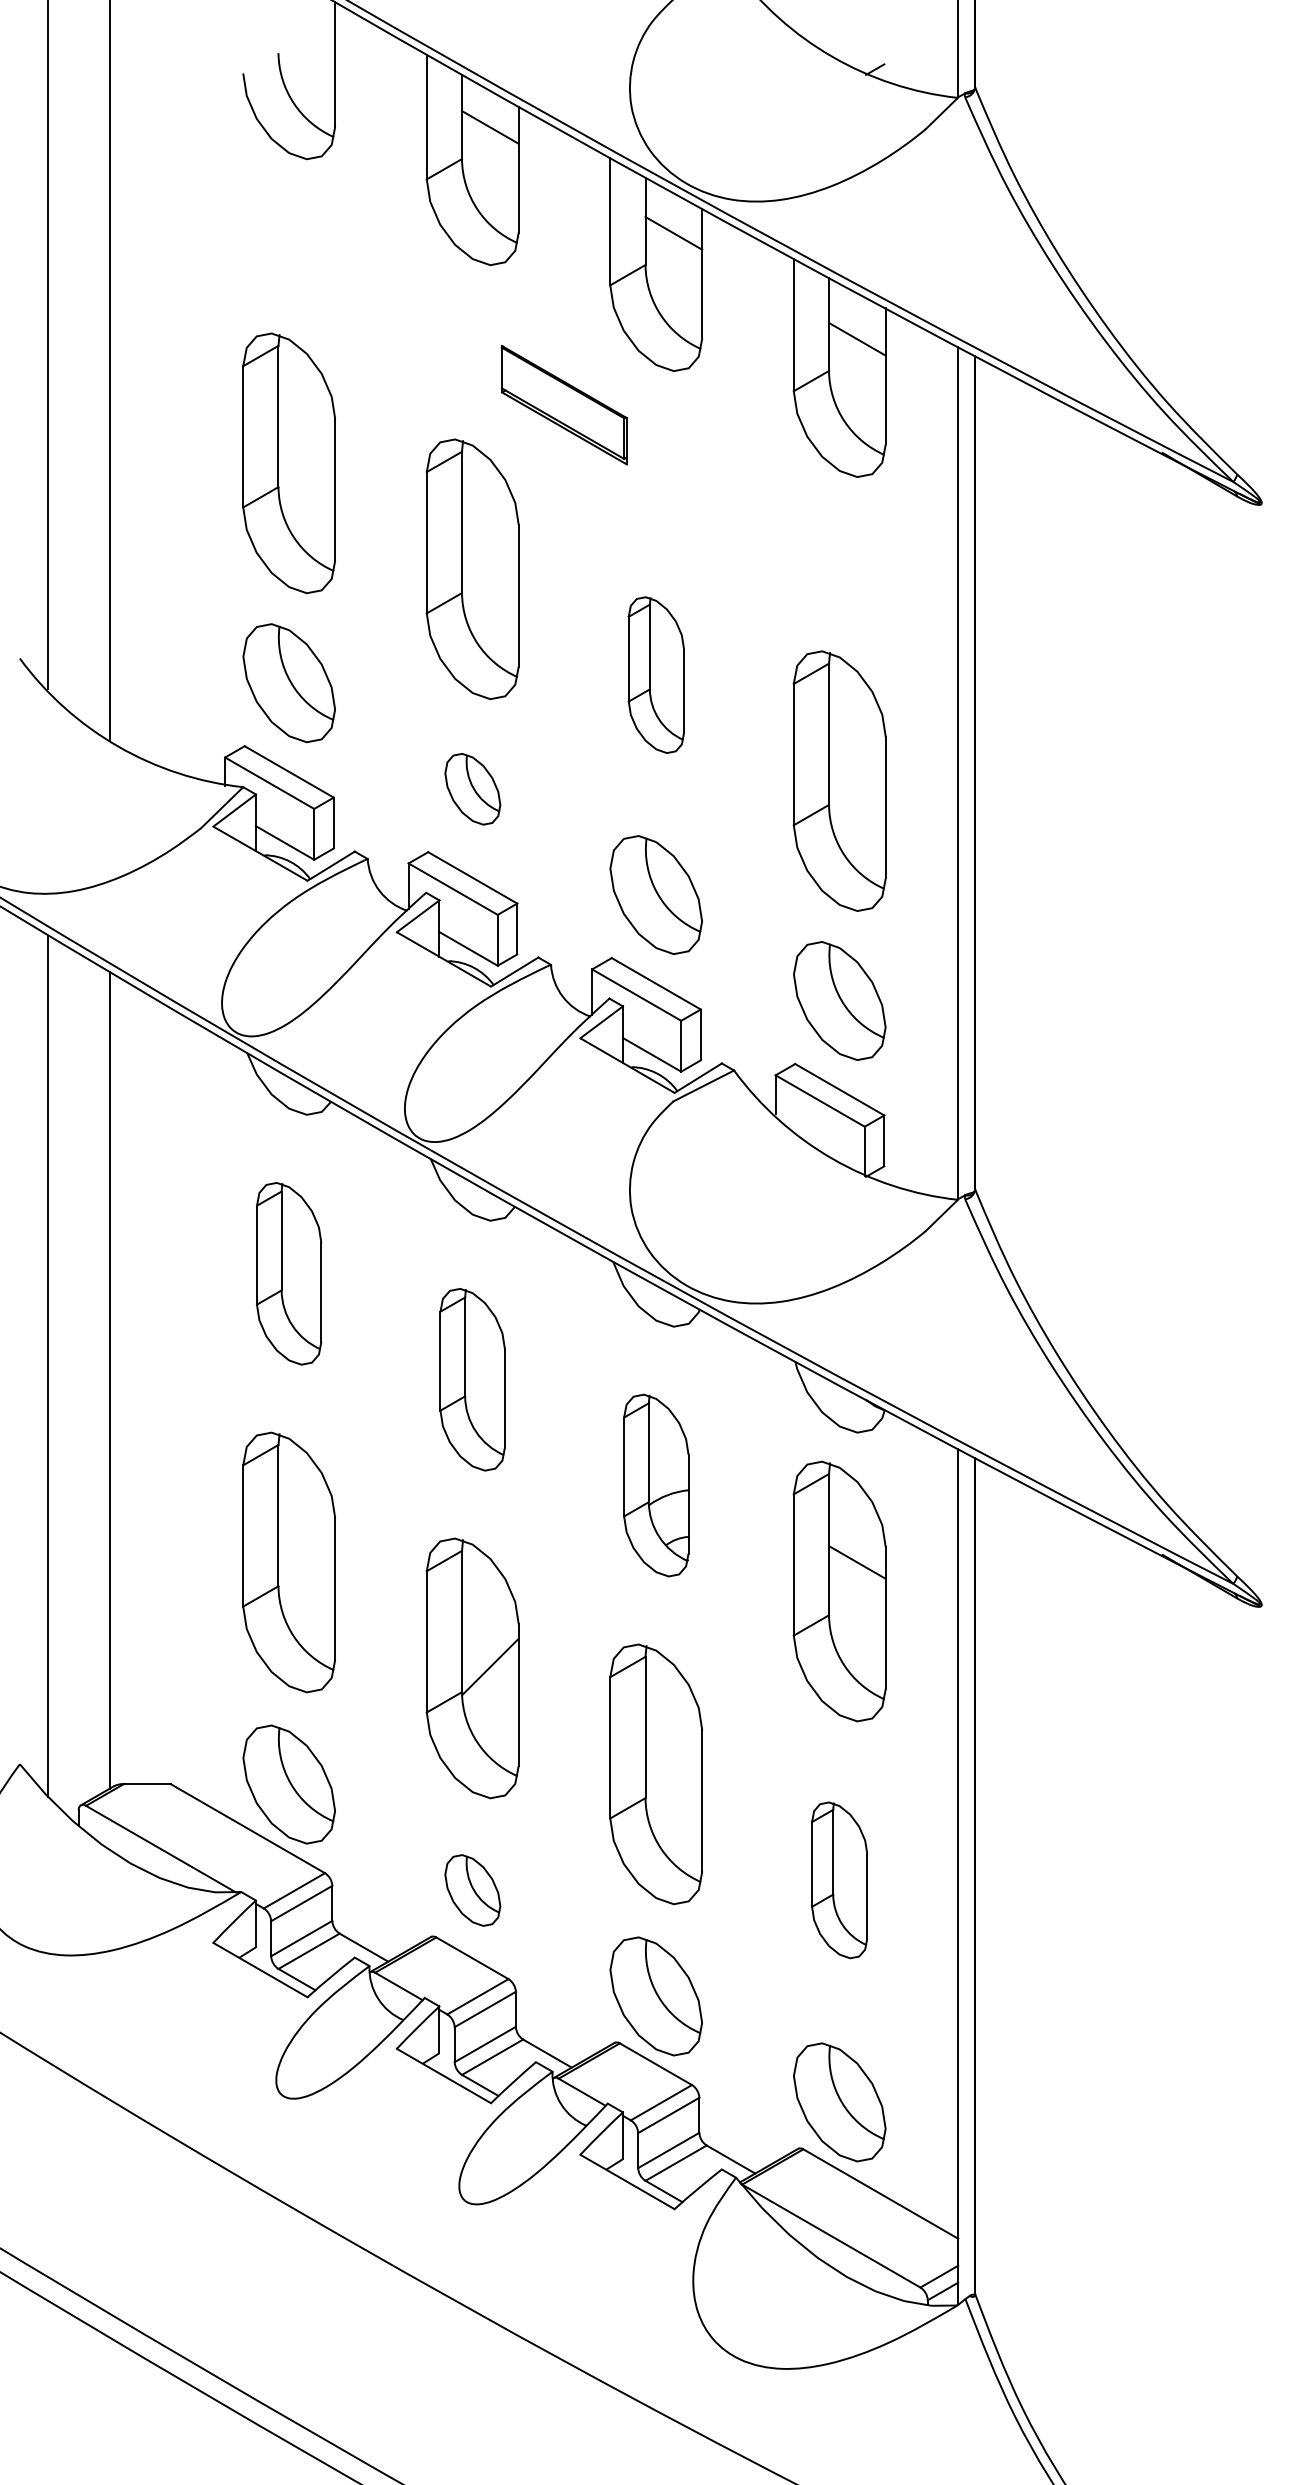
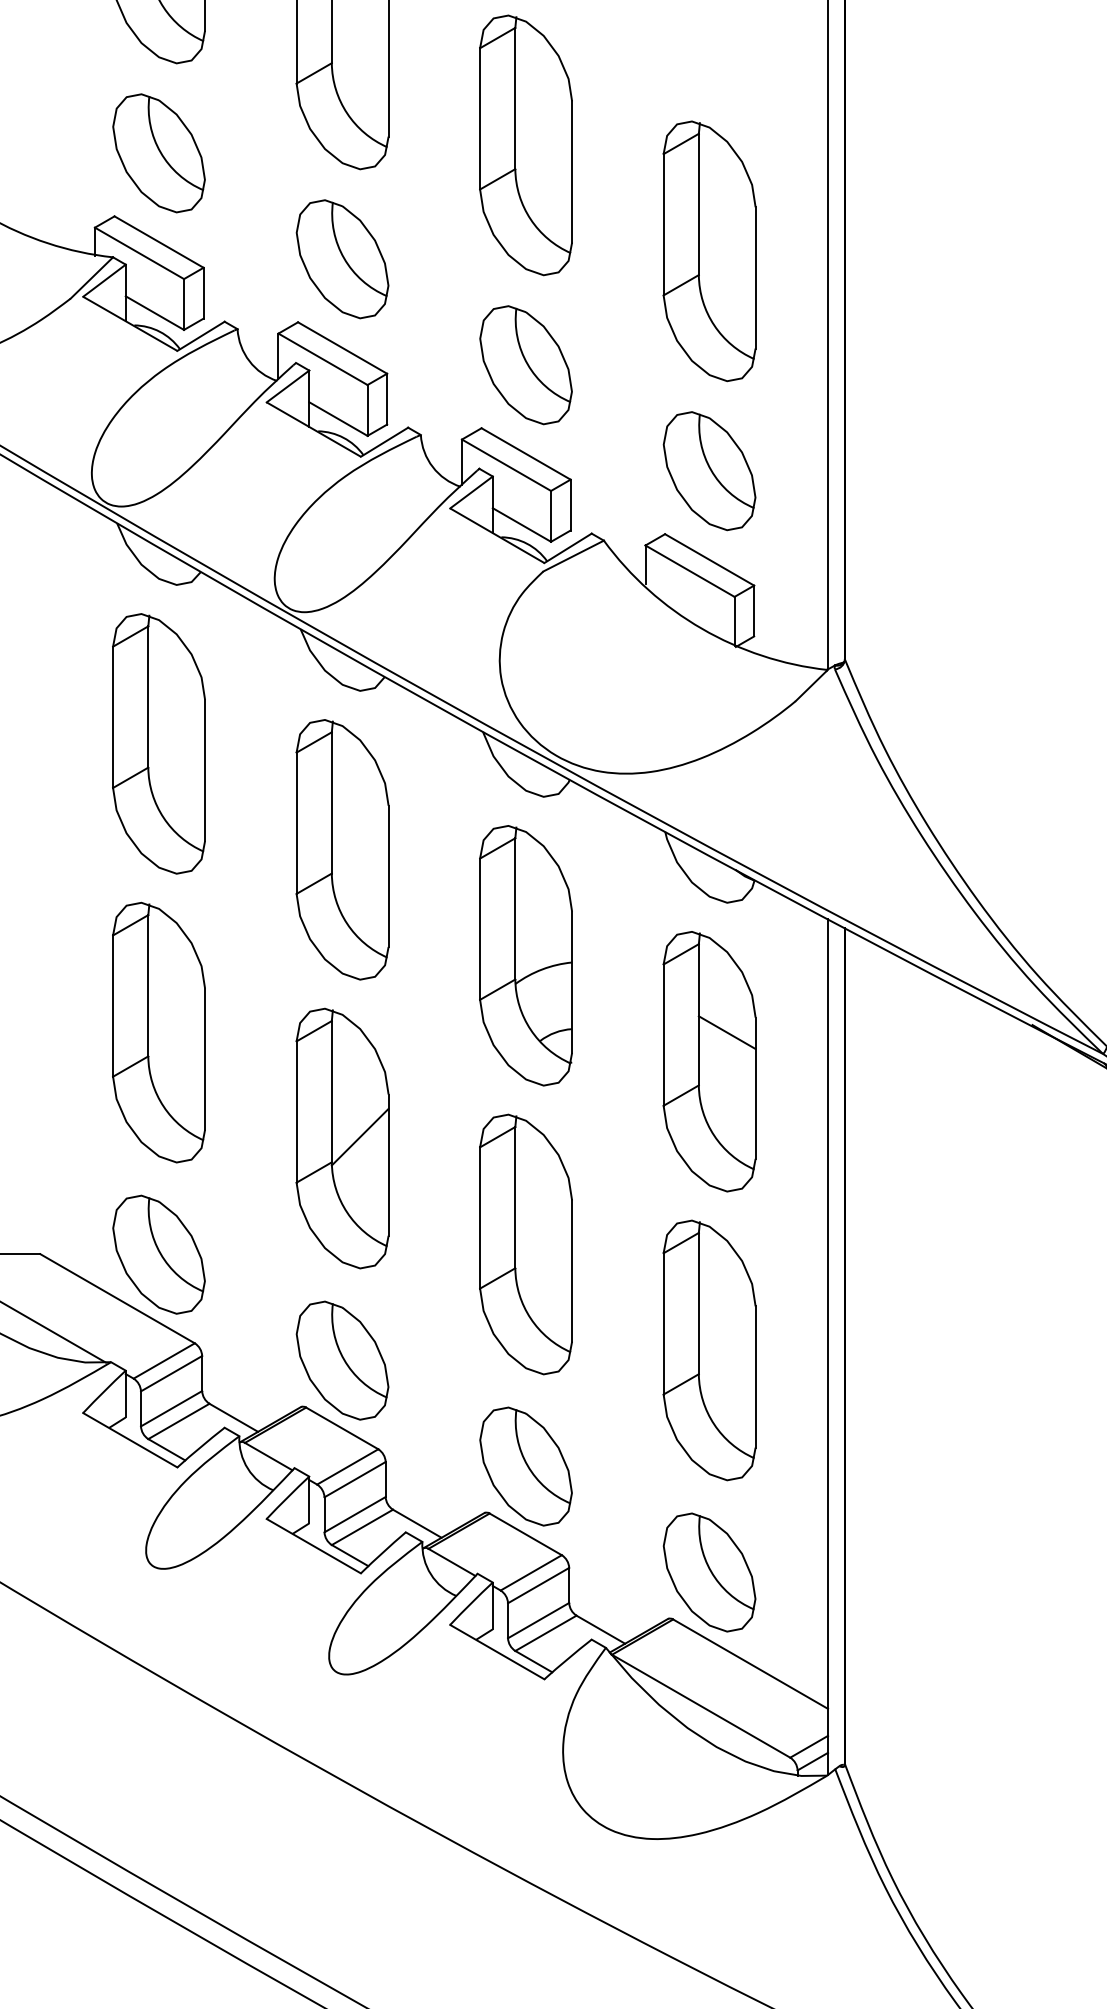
part: (656, 674) -> (526, 144), size x1.67
part: (472, 789) -> (342, 259), size x1.67
part: (288, 1273) -> (158, 743), size x1.43
part: (472, 1379) -> (342, 849), size x1.43
part: (656, 1485) -> (526, 955), size x1.43
part: (839, 1880) -> (709, 1350), size x1.67
part: (472, 1890) -> (342, 1360), size x1.67

